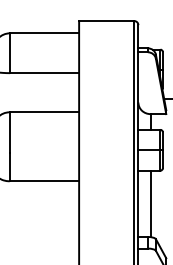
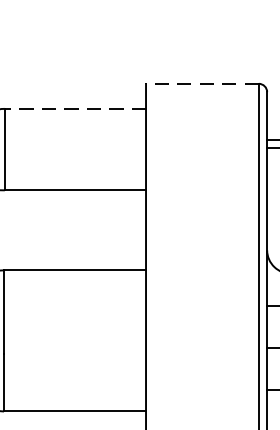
line: (106, 21) -> (201, 84), solid -> dashed
line: (44, 33) -> (75, 109), solid -> dashed

